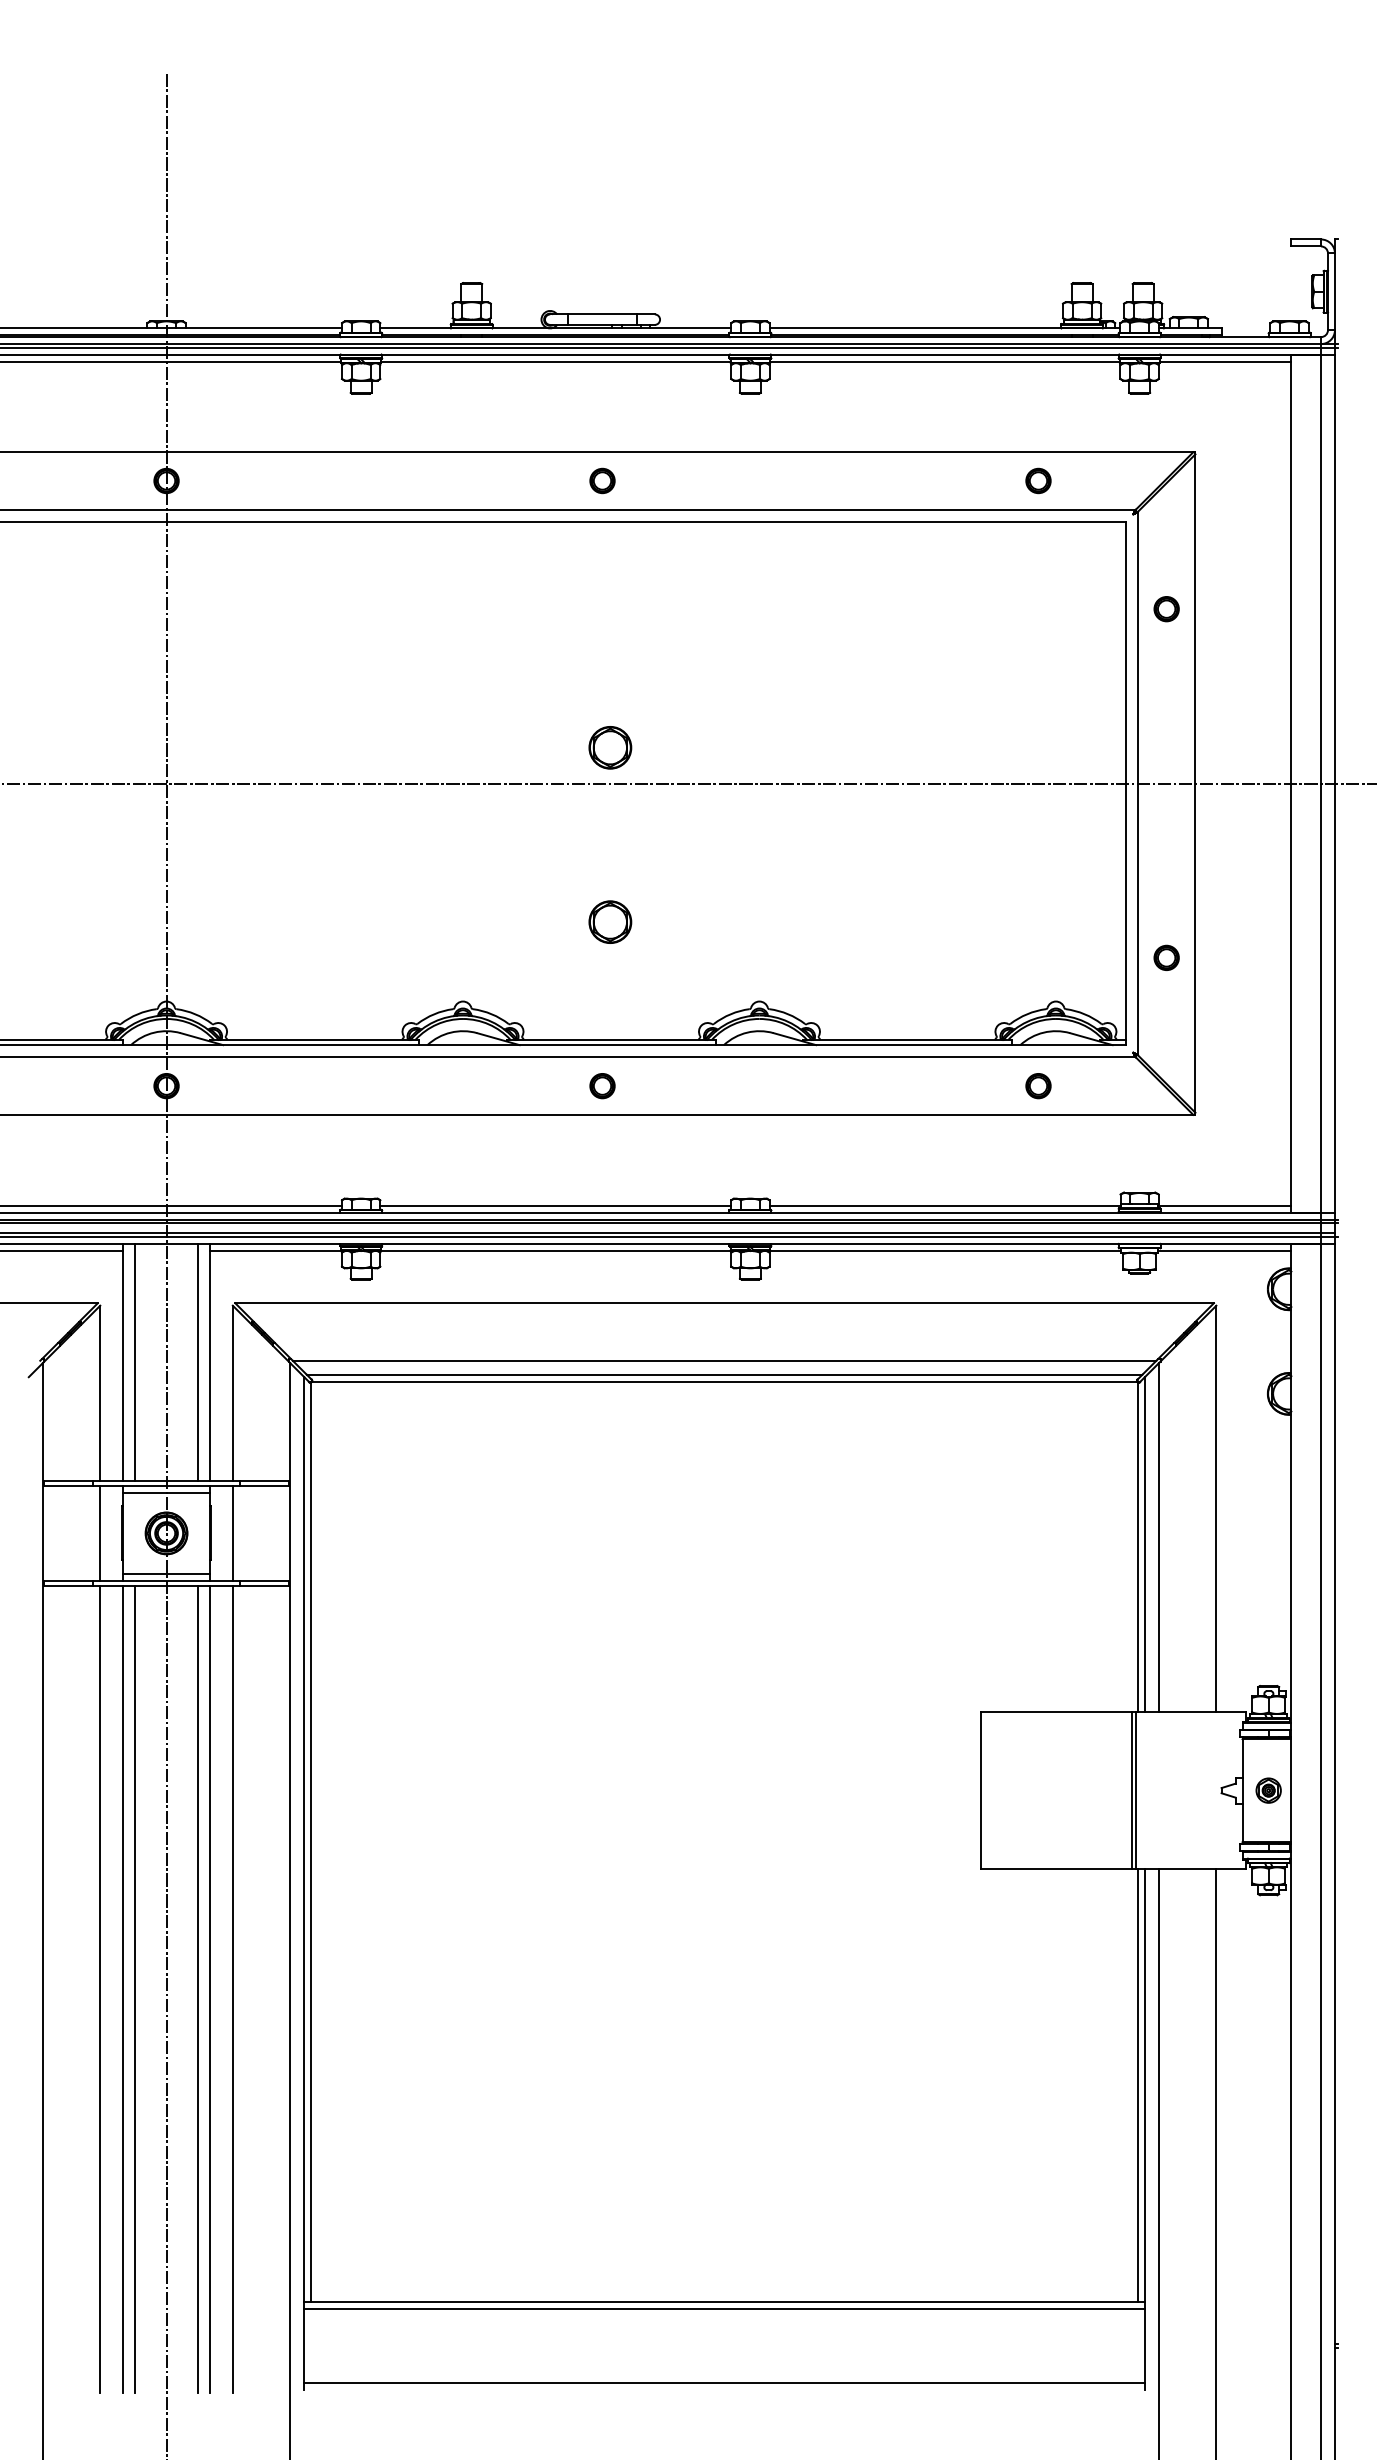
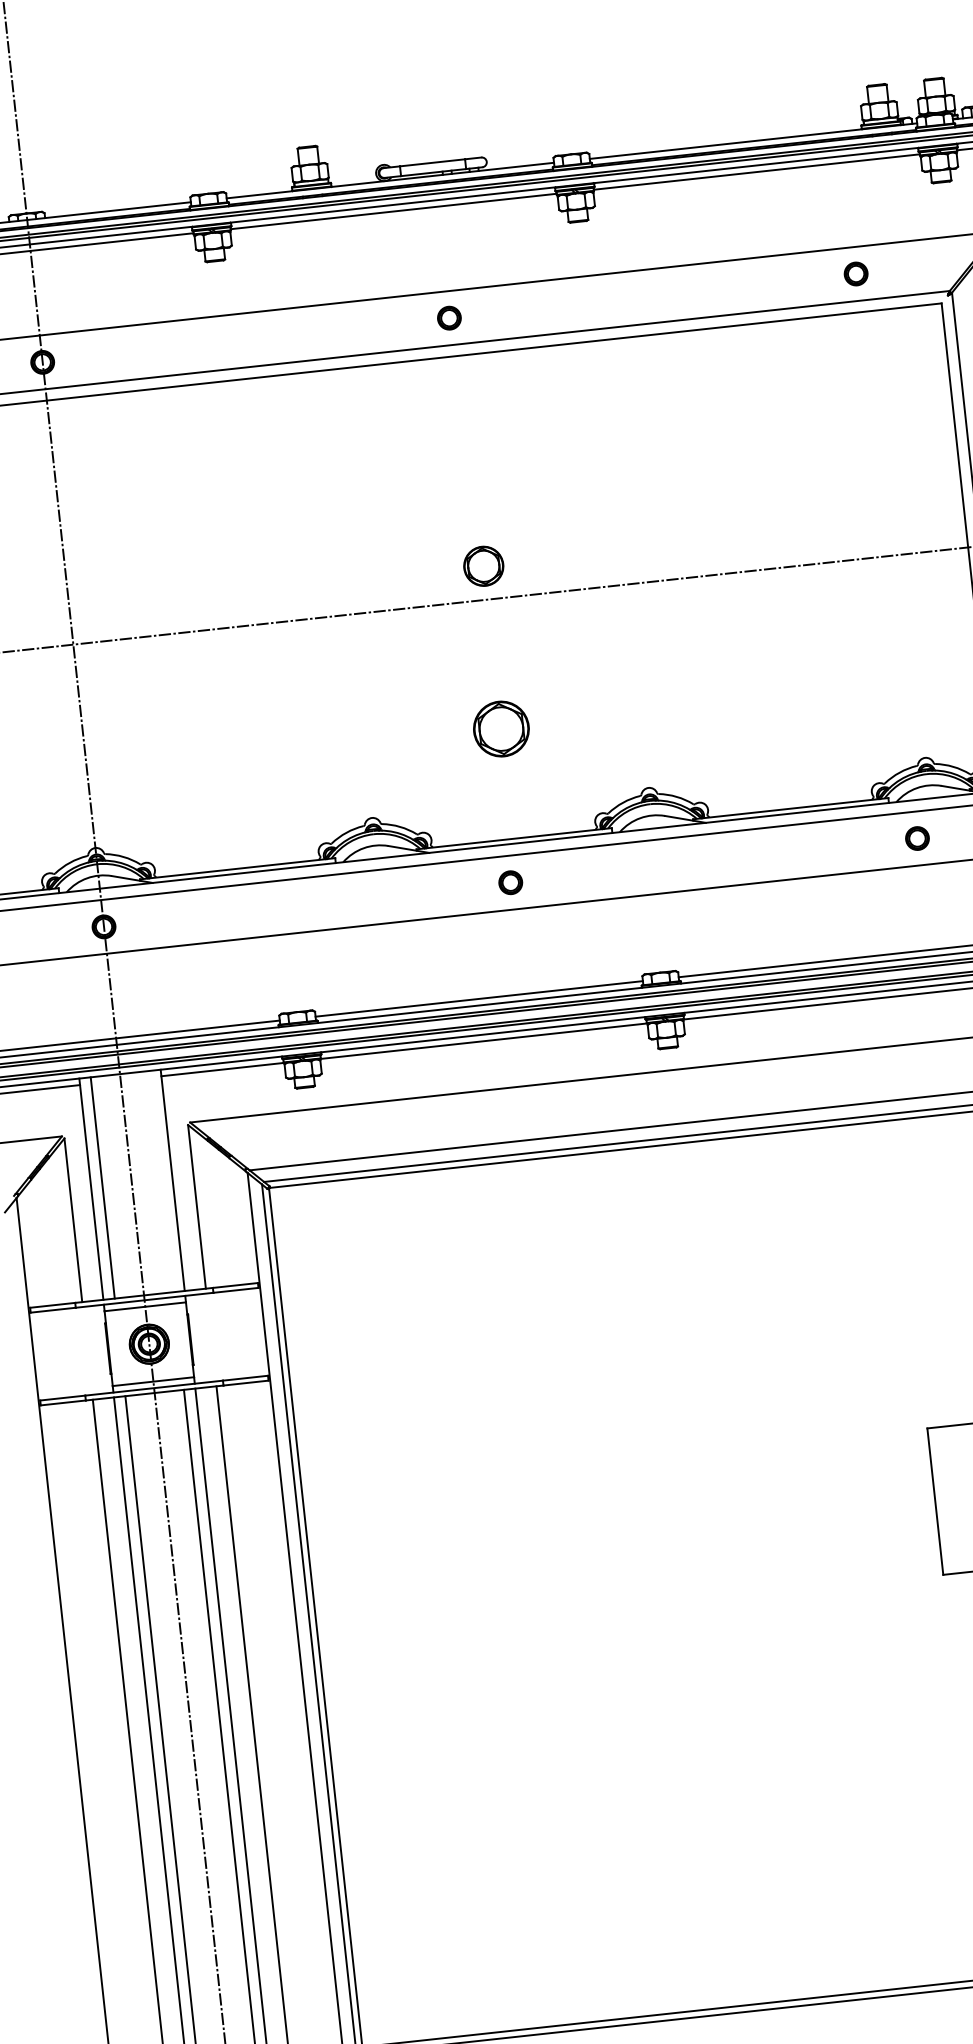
part: (610, 921) -> (501, 728), size x1.4
line: (197, 1362) -> (160, 1181), removed
line: (100, 1533) -> (87, 1350), removed
line: (232, 1533) -> (210, 1337), removed

